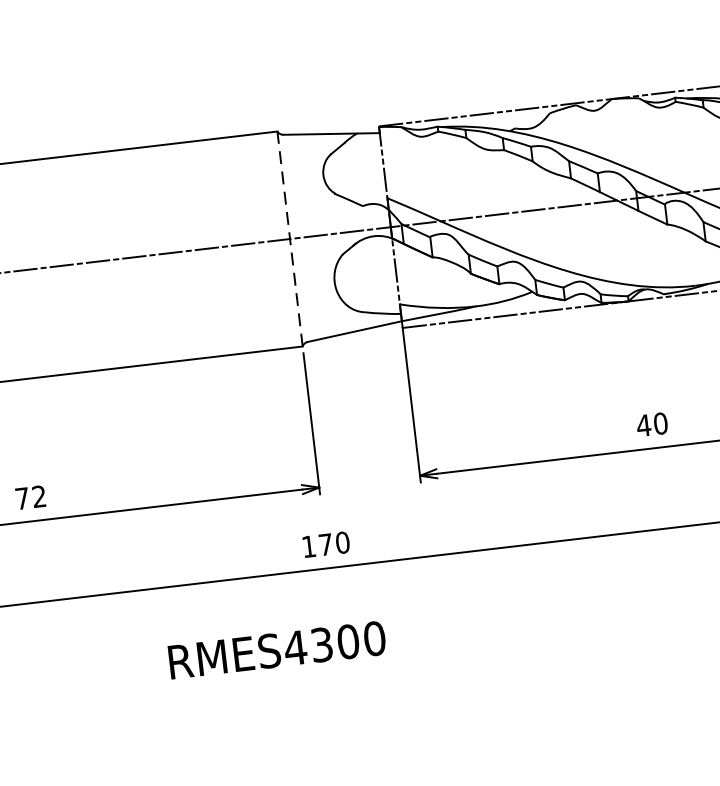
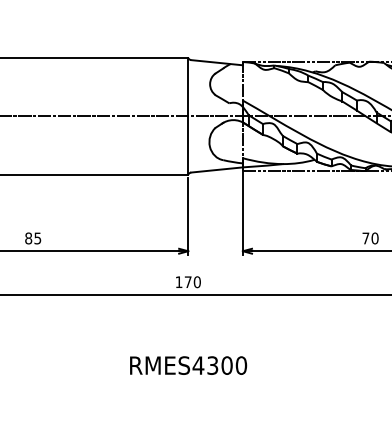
line: (290, 237) -> (188, 115), dashed -> solid
text: (643, 425) -> (365, 238), 40 -> 70
text: (31, 497) -> (33, 238), 72 -> 85
text: (277, 649) -> (188, 365), moved

